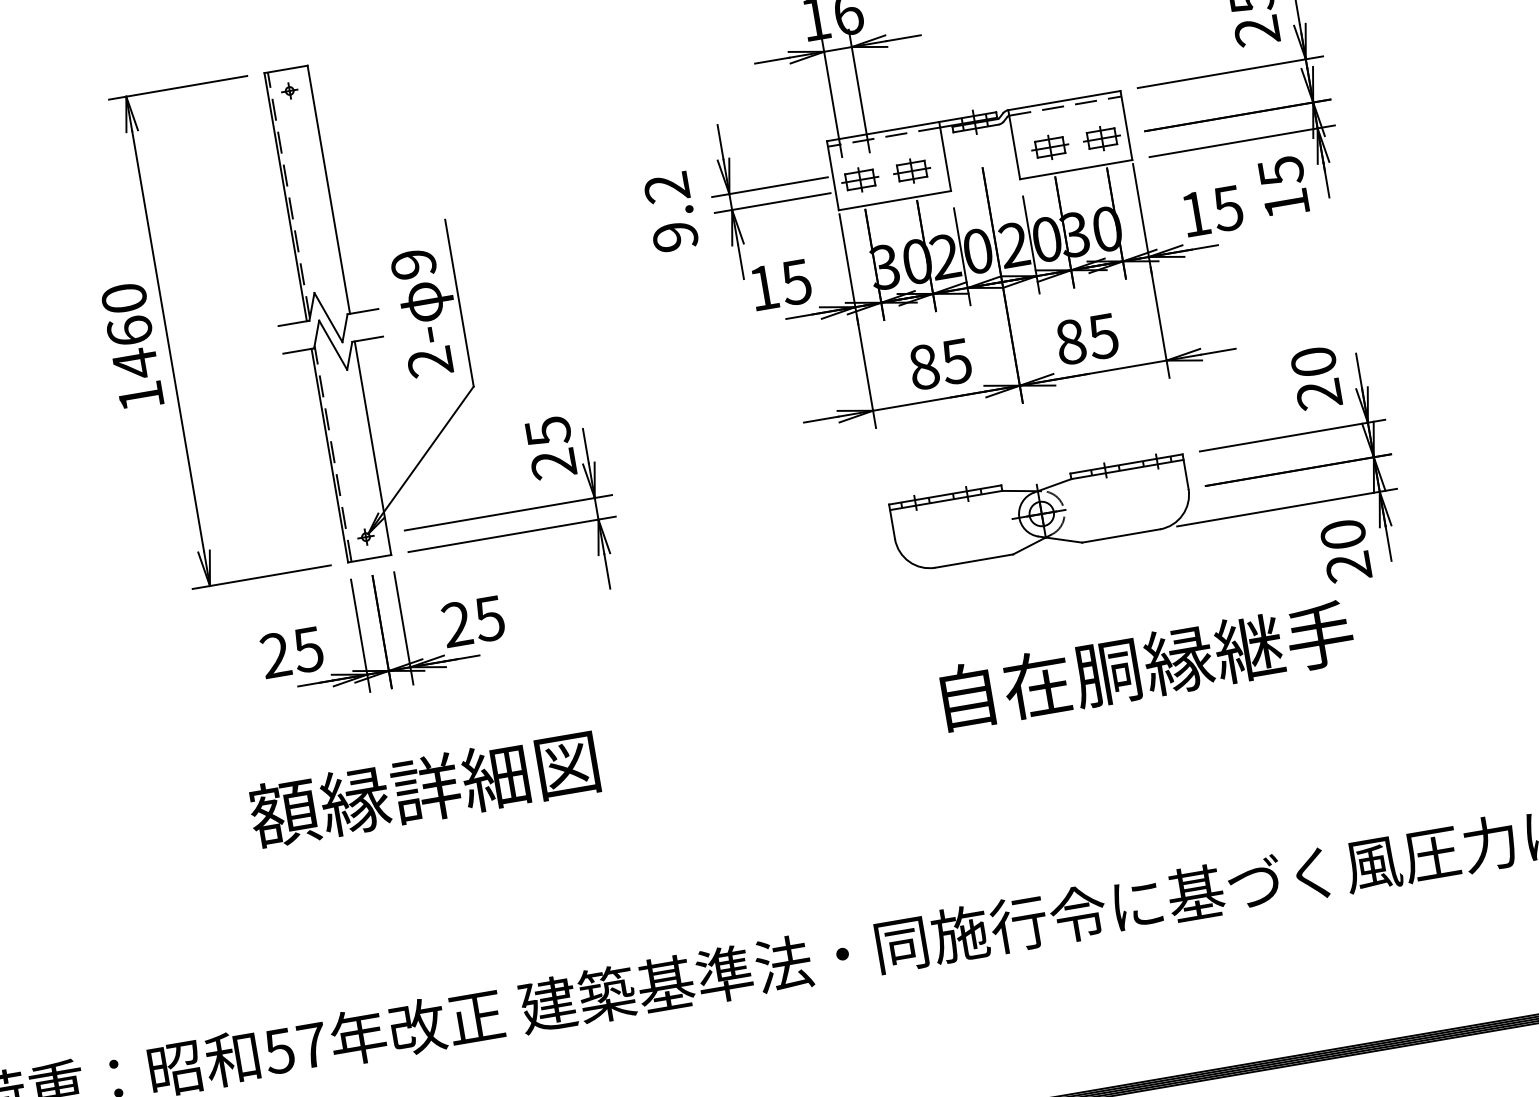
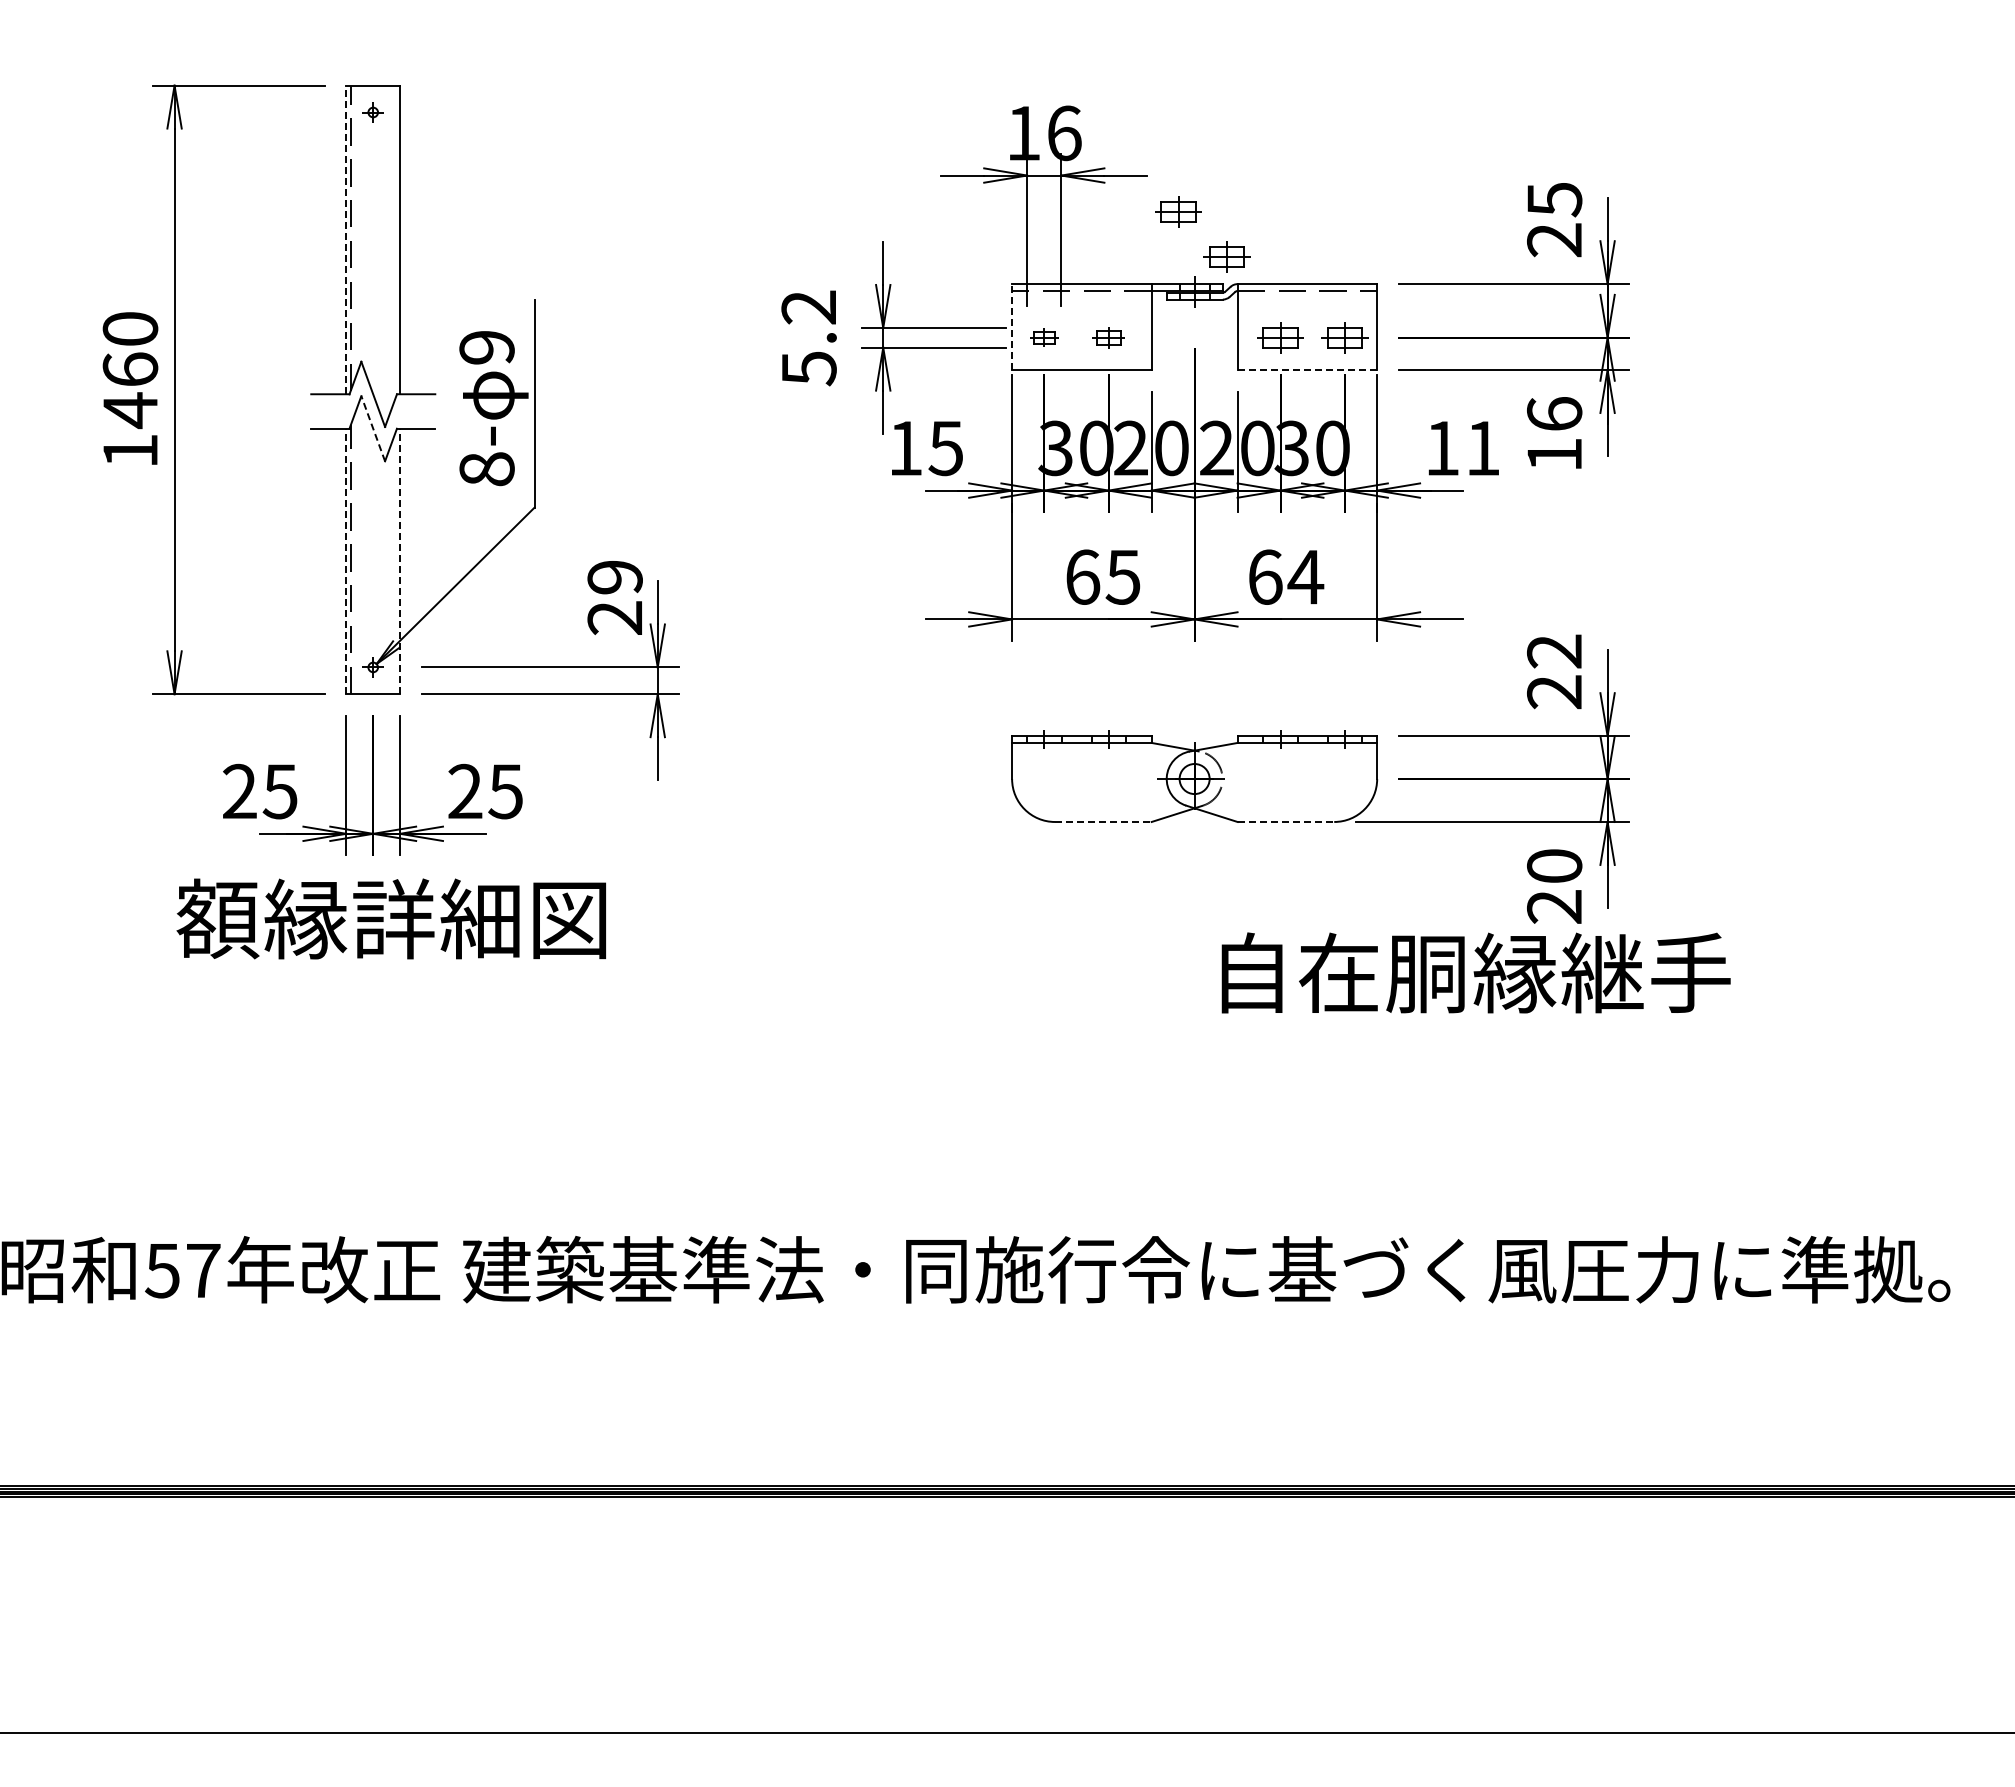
part: (950, 59) -> (1178, 211), added
part: (995, 89) -> (1226, 256), added
part: (911, 170) -> (1108, 337), size x0.7
line: (1076, 170) -> (1307, 370), solid -> dashed
text: (1281, 171) -> (1554, 414), 15 -> 16
line: (833, 175) -> (1012, 327), solid -> dashed
part: (860, 179) -> (1044, 337), size x0.6
line: (285, 196) -> (346, 239), solid -> dashed
text: (1227, 208) -> (1482, 448), 15 -> 11
text: (674, 236) -> (808, 368), 9.2 -> 5.2
text: (1087, 338) -> (1286, 576), 85 -> 64
line: (333, 345) -> (373, 428), solid -> dashed
text: (429, 362) -> (486, 469), 2- -> 8-
text: (1313, 362) -> (1554, 651), 20 -> 22
text: (924, 366) -> (1083, 576), 85 -> 65
text: (547, 431) -> (614, 577), 25 -> 29
line: (373, 448) -> (400, 561), solid -> dashed
line: (329, 455) -> (346, 561), solid -> dashed
line: (1121, 535) -> (1286, 821), solid -> dashed
line: (974, 560) -> (1103, 821), solid -> dashed
text: (1146, 665) -> (1475, 972), moved
text: (423, 788) -> (390, 918), moved

